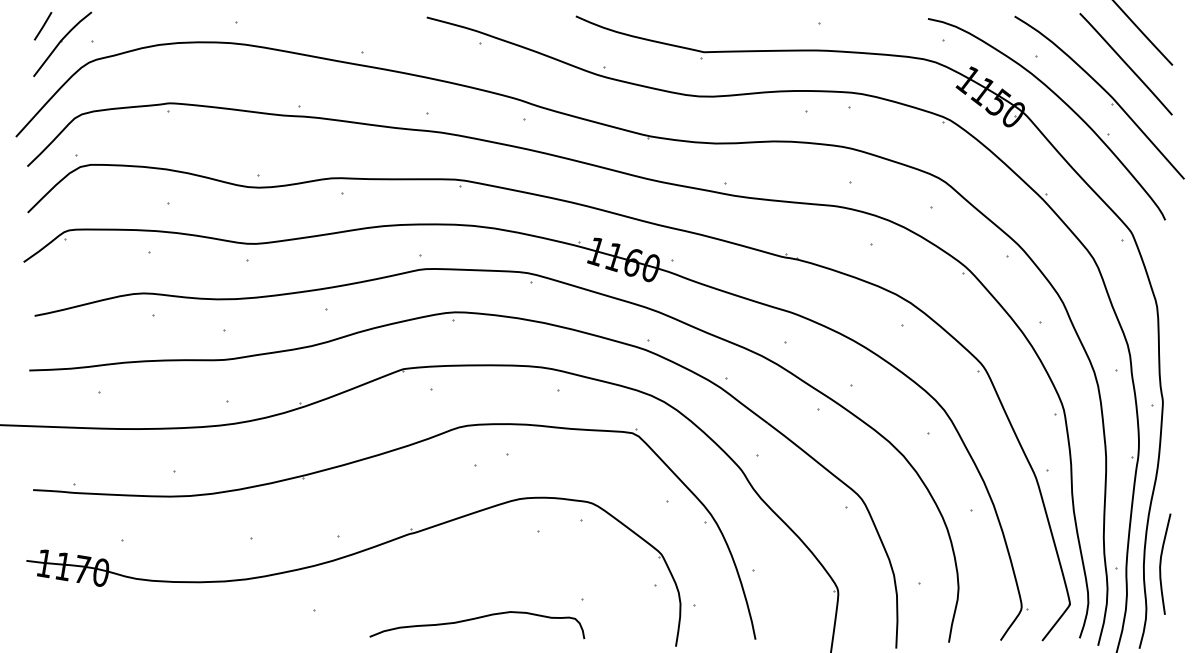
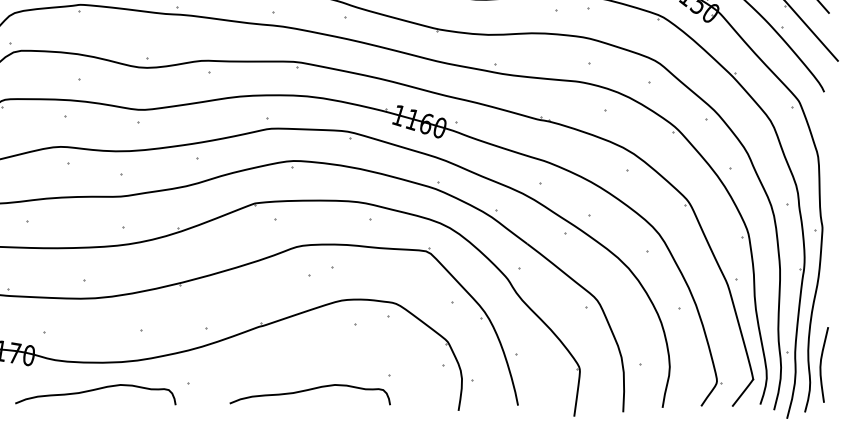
curve: (1161, 563) -> (821, 364), moved
curve: (189, 619) -> (95, 390), added

